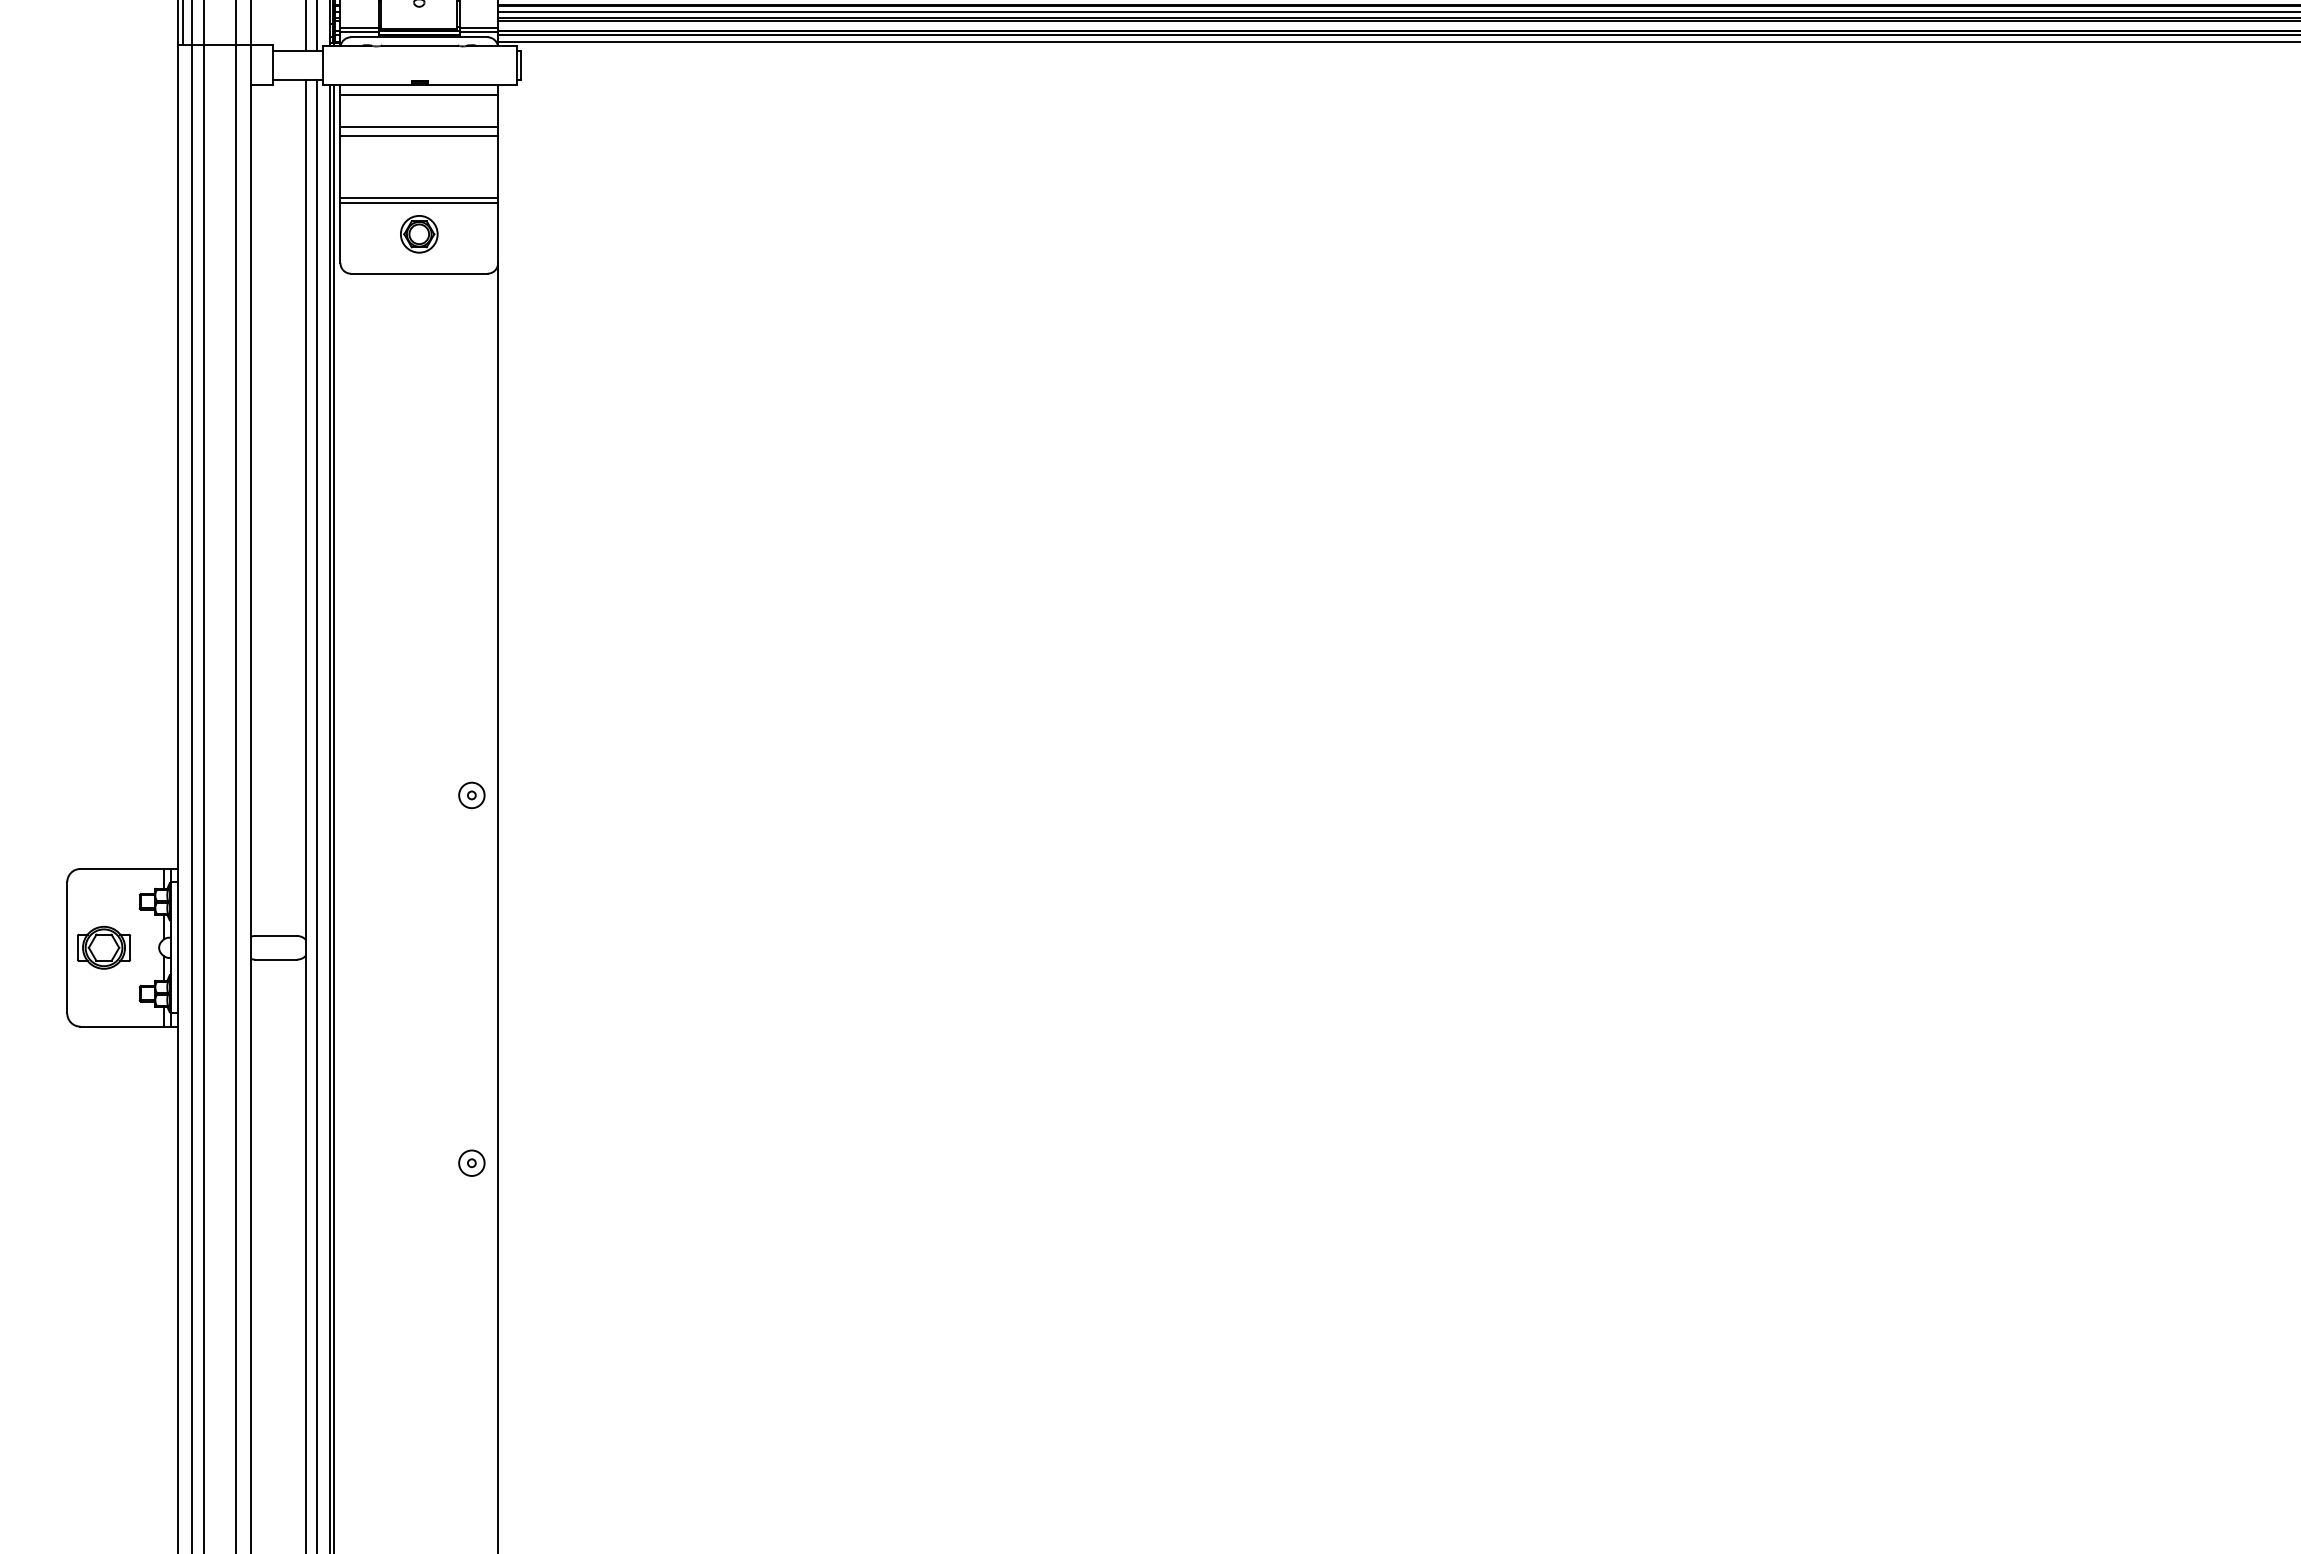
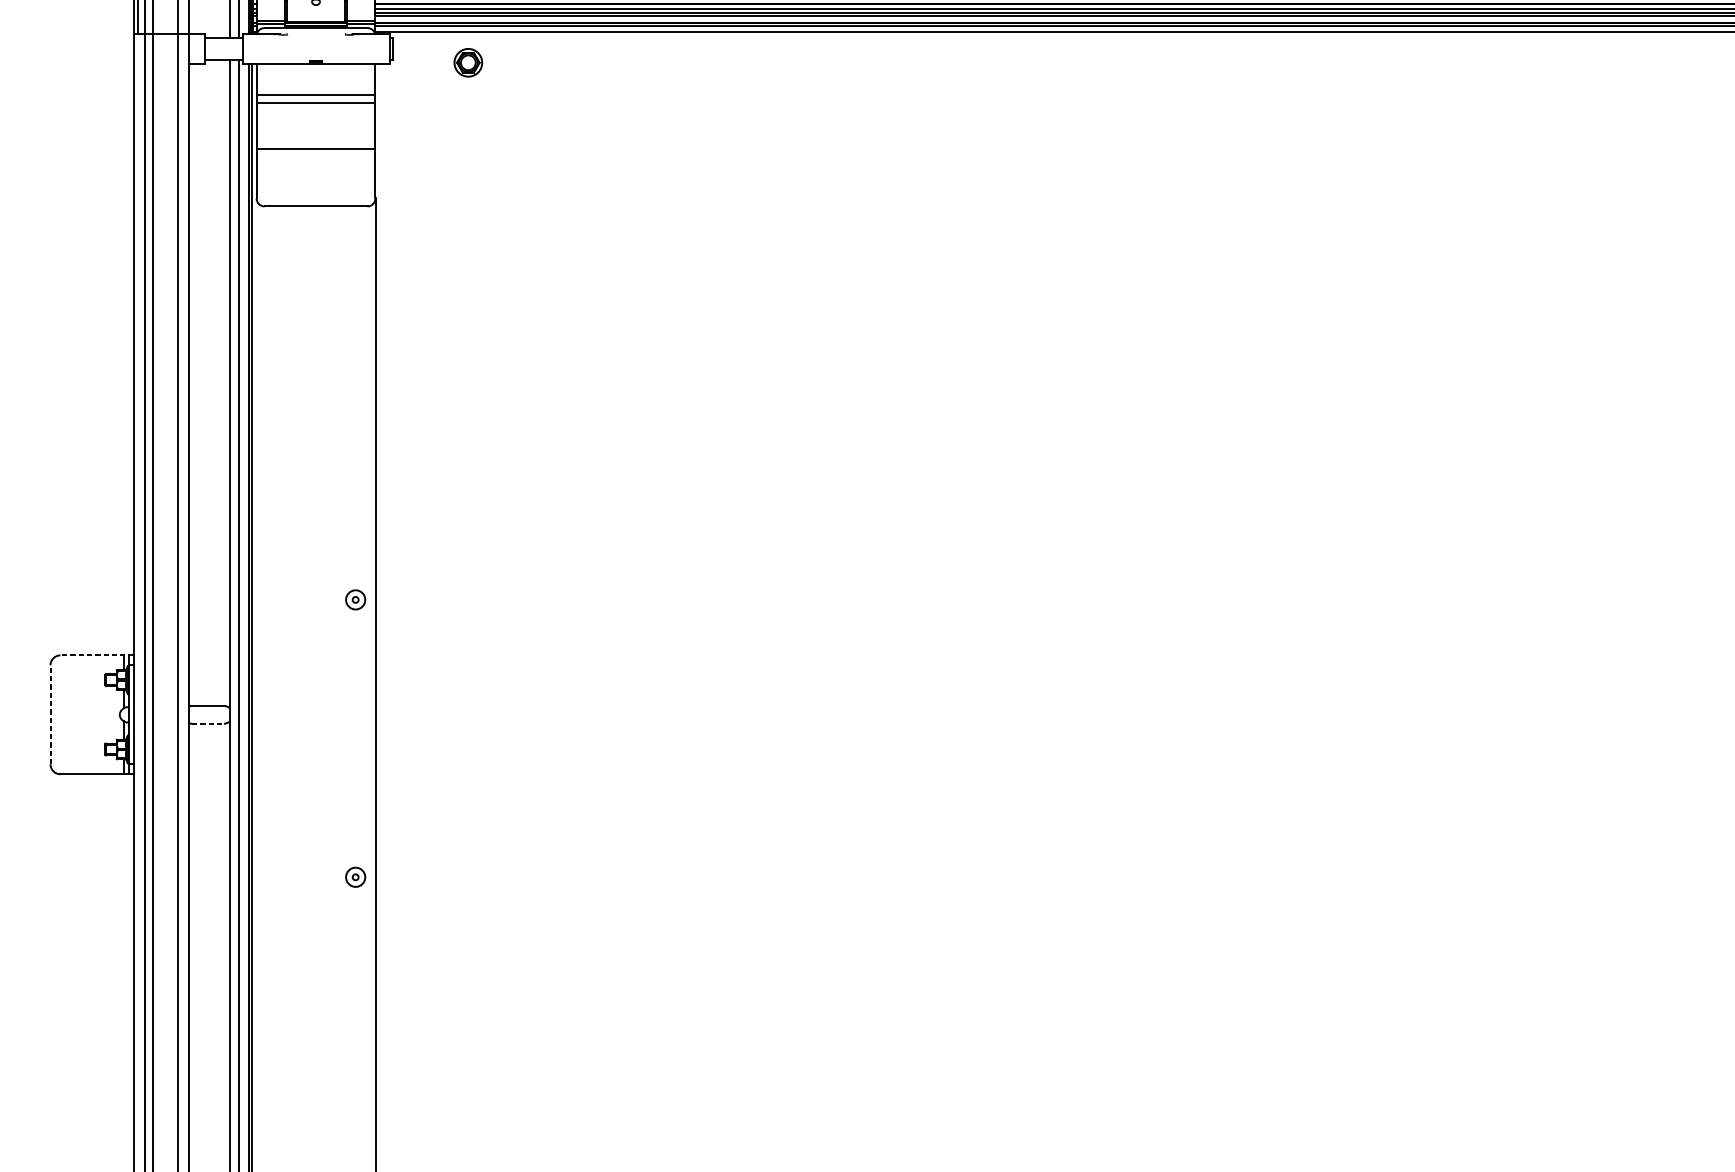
line: (419, 45) -> (316, 34), removed
line: (419, 95) -> (316, 72), removed
line: (419, 202) -> (316, 152), removed
part: (419, 234) -> (468, 62), moved
line: (129, 869) -> (97, 655), solid -> dashed
line: (67, 947) -> (50, 714), solid -> dashed
part: (104, 947) -> (78, 714), removed
line: (276, 959) -> (208, 723), solid -> dashed

